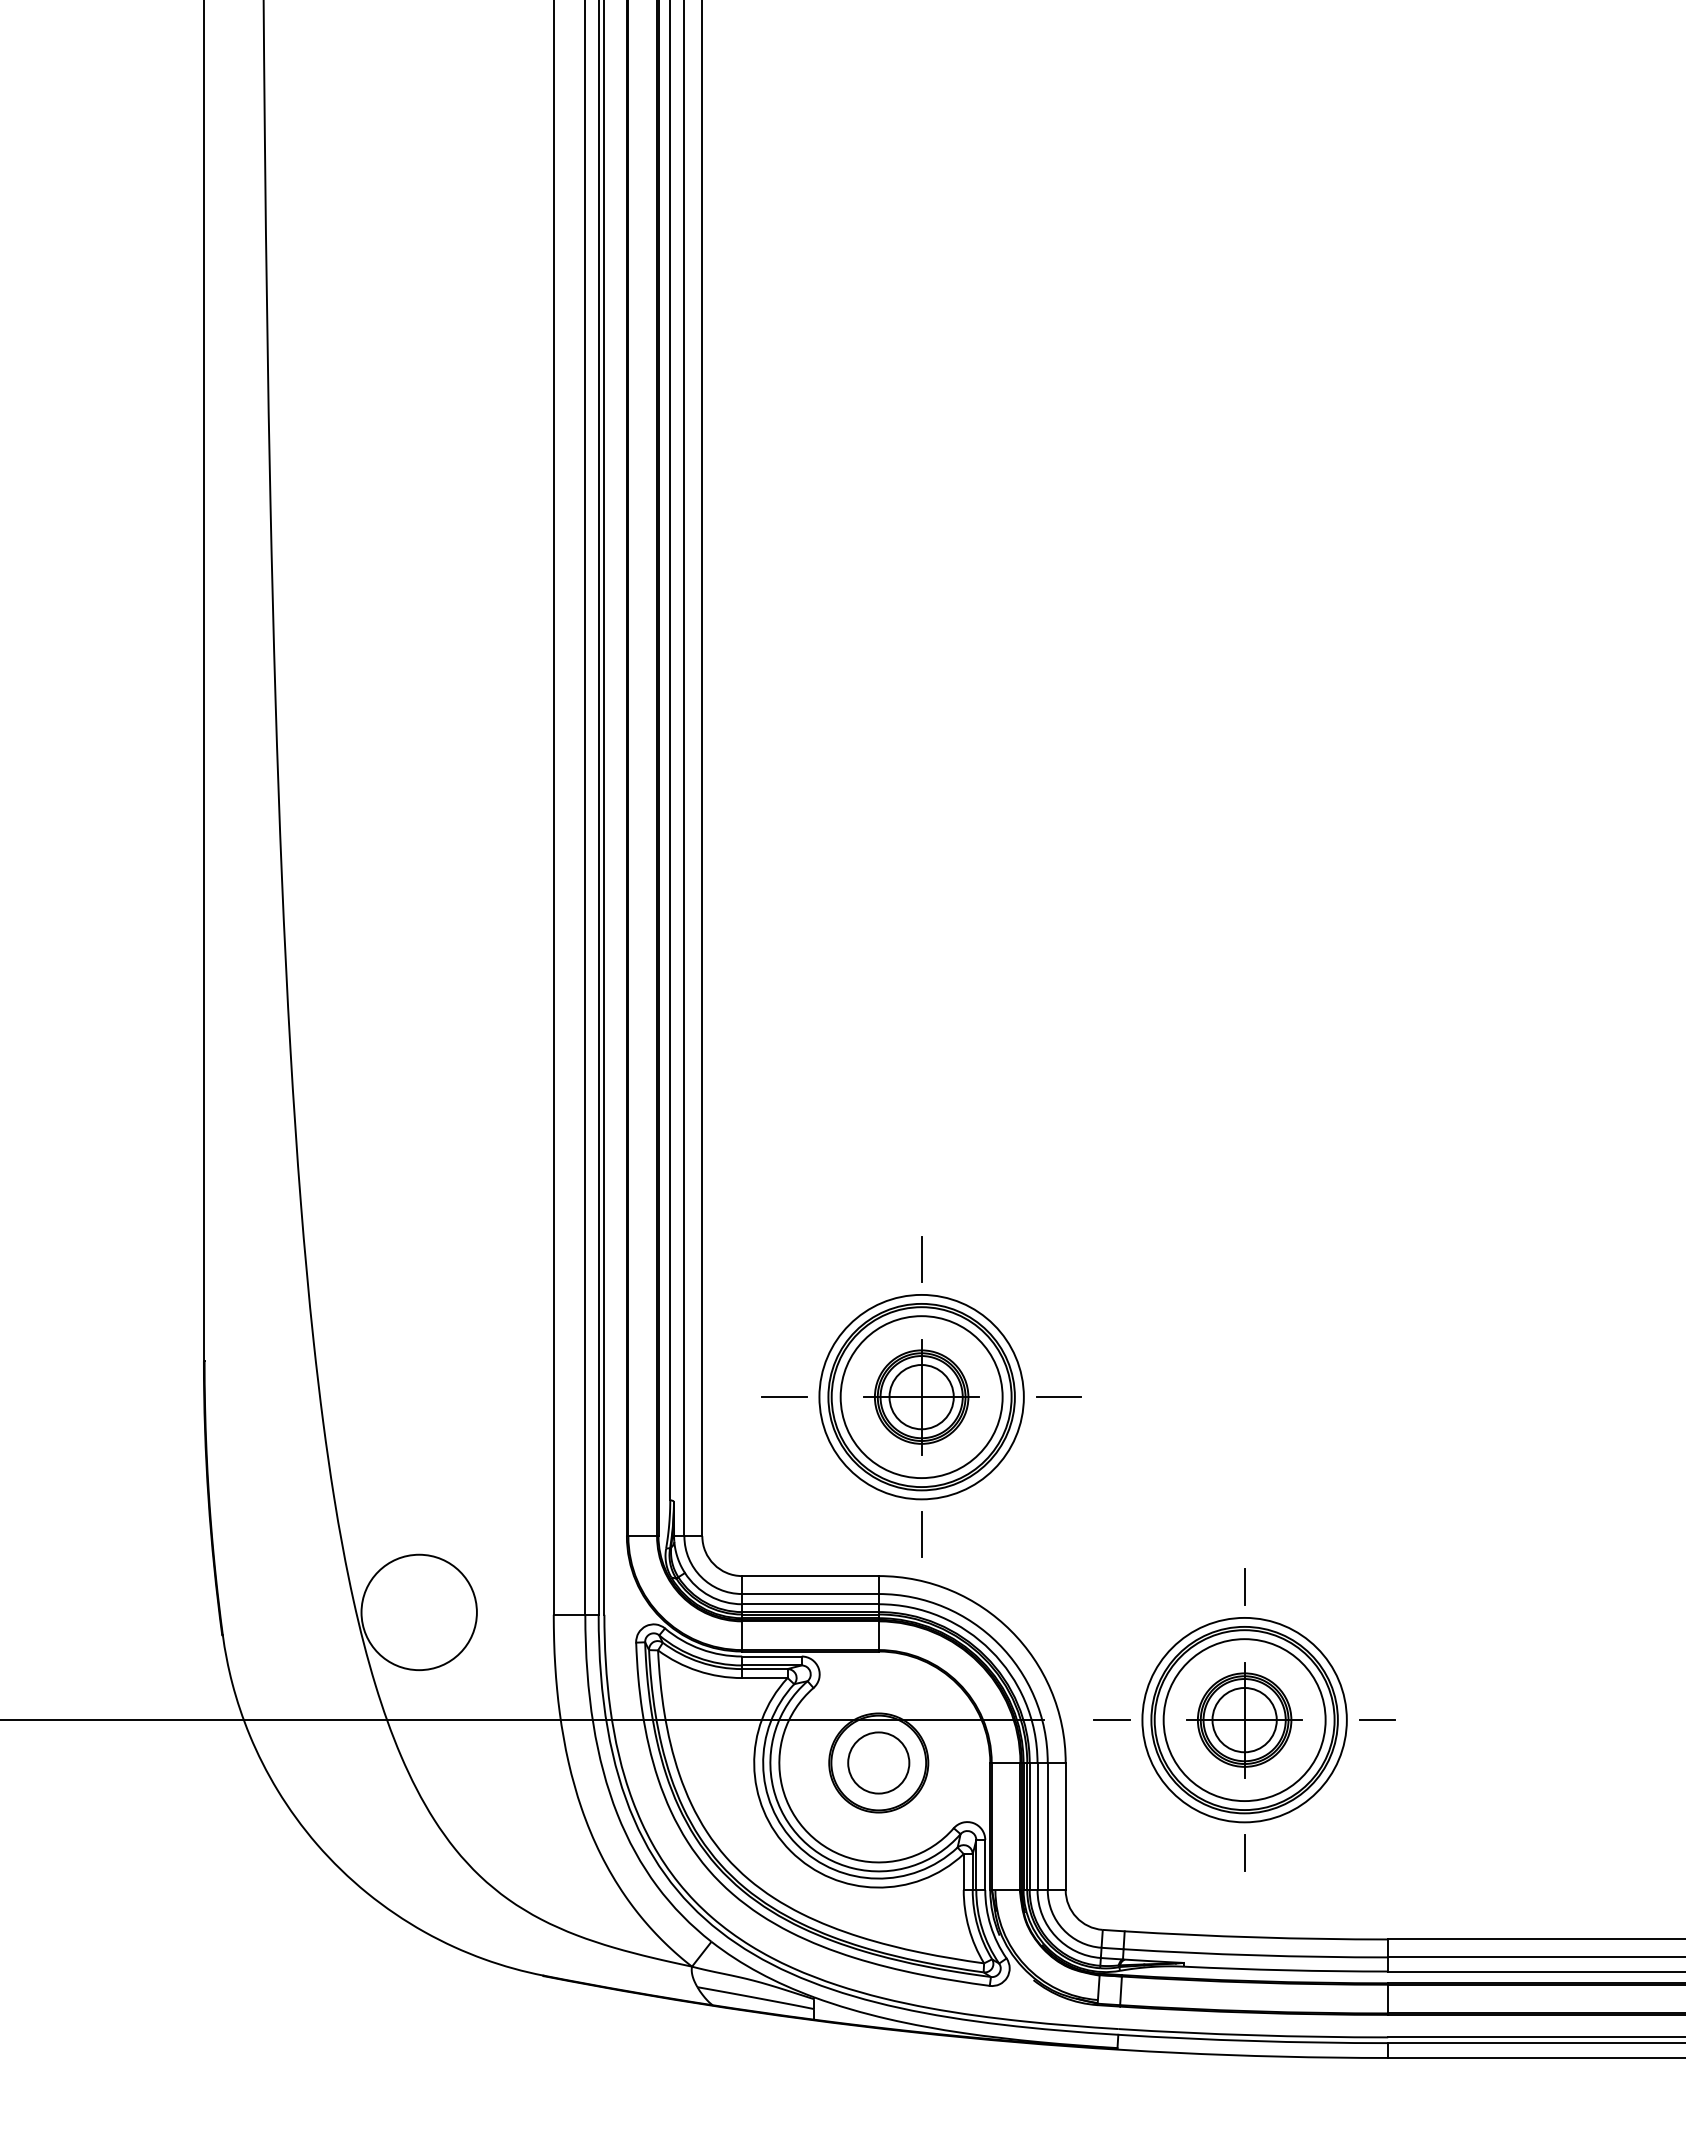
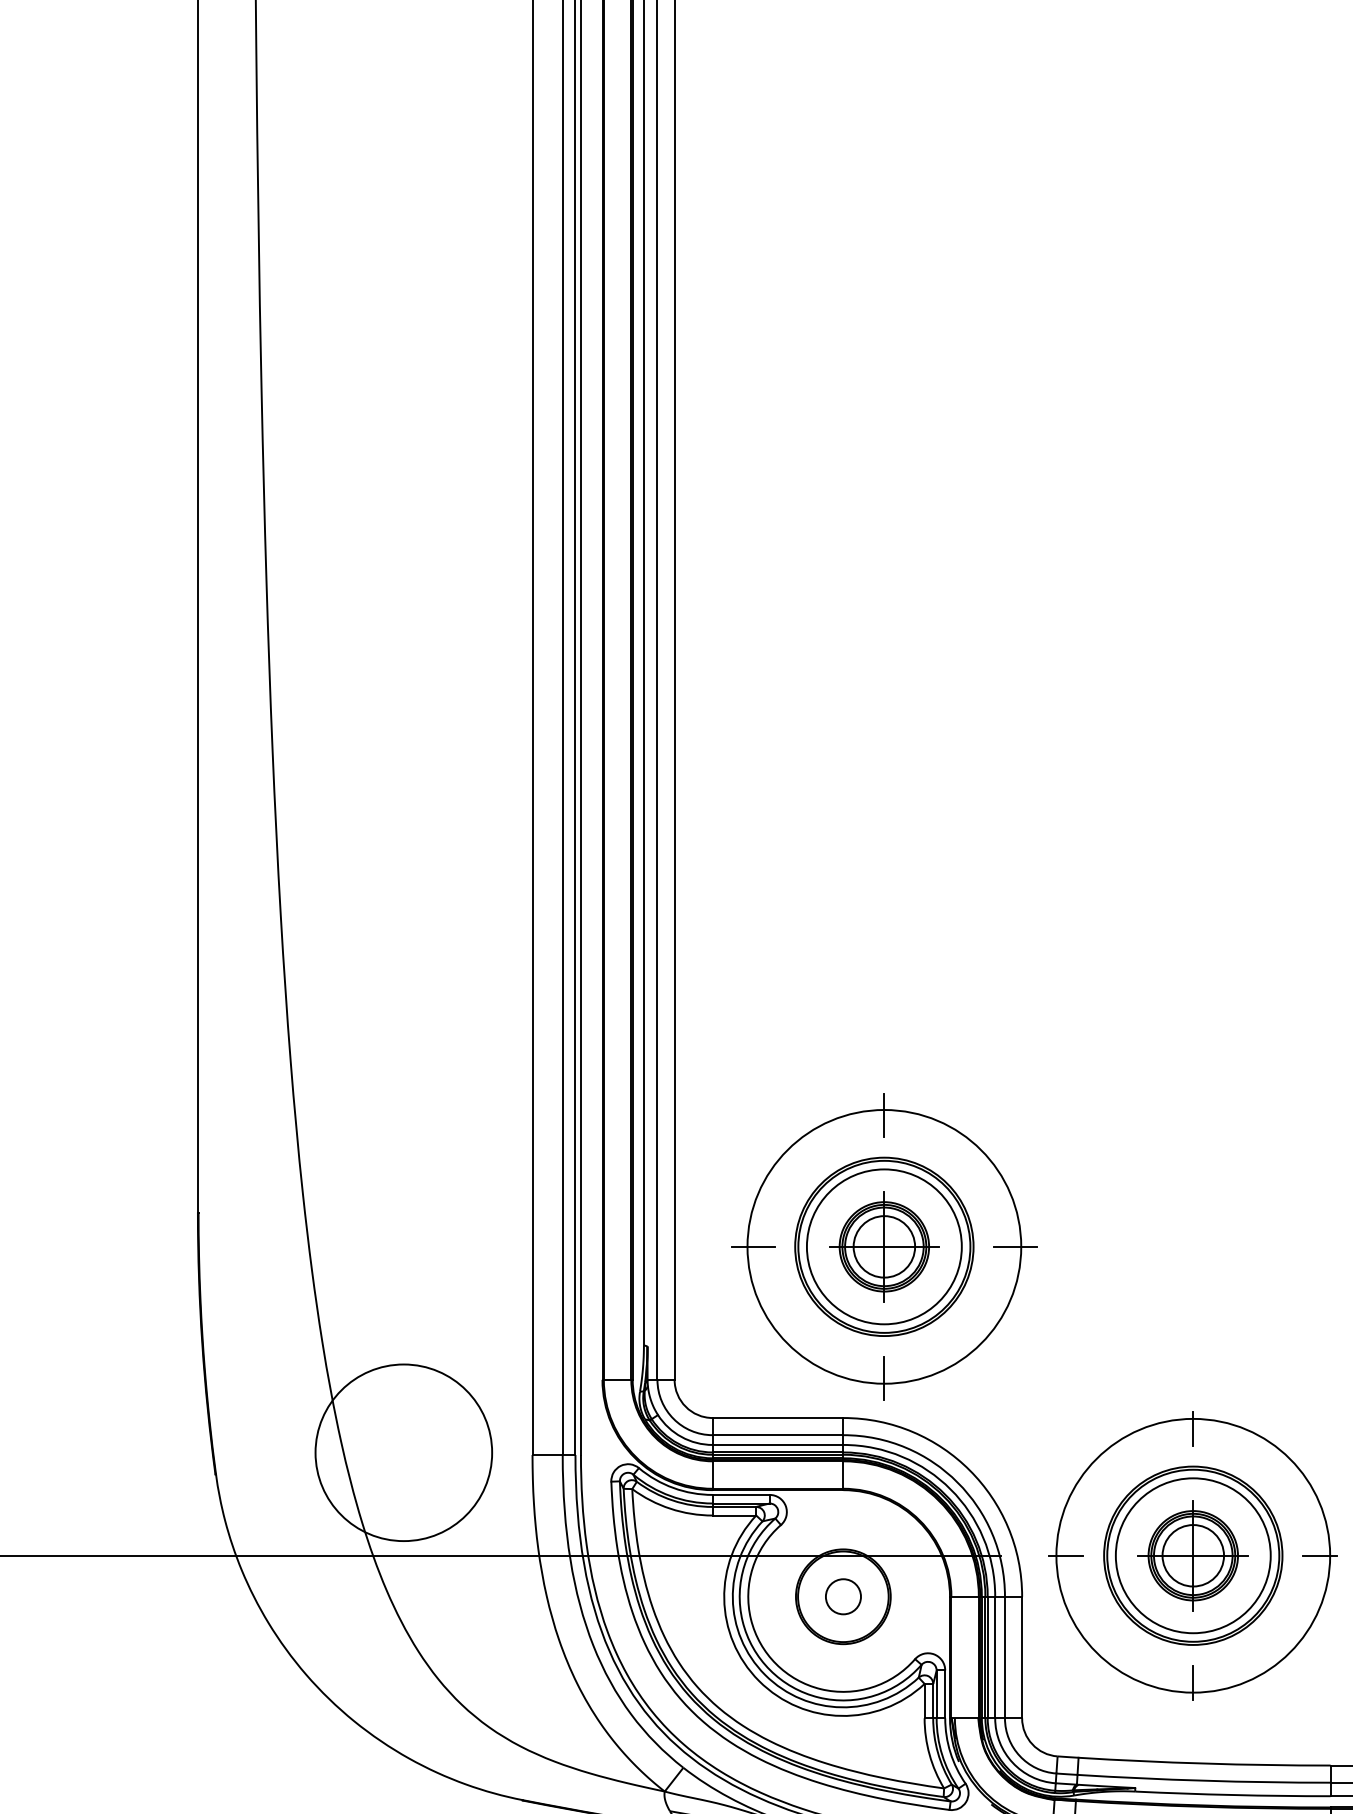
circle: (921, 1396) -> (884, 1246), size x1.4
circle: (418, 1612) -> (403, 1452), size x1.6
circle: (1244, 1719) -> (1193, 1555), size x1.4
circle: (878, 1762) -> (843, 1596), size x0.6

